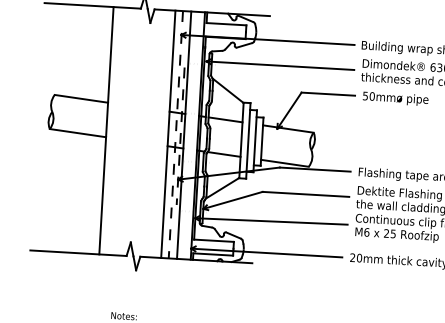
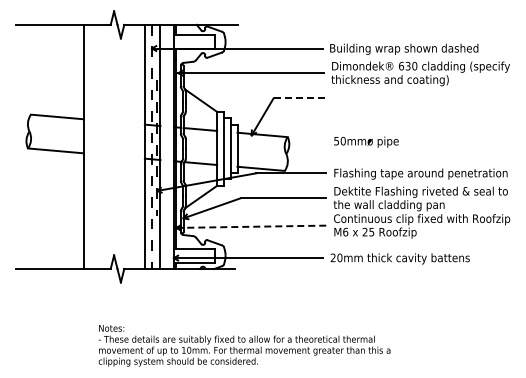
line: (328, 94) -> (300, 98), solid -> dashed
text: (395, 98) -> (366, 141), moved
line: (271, 221) -> (251, 226), solid -> dashed

